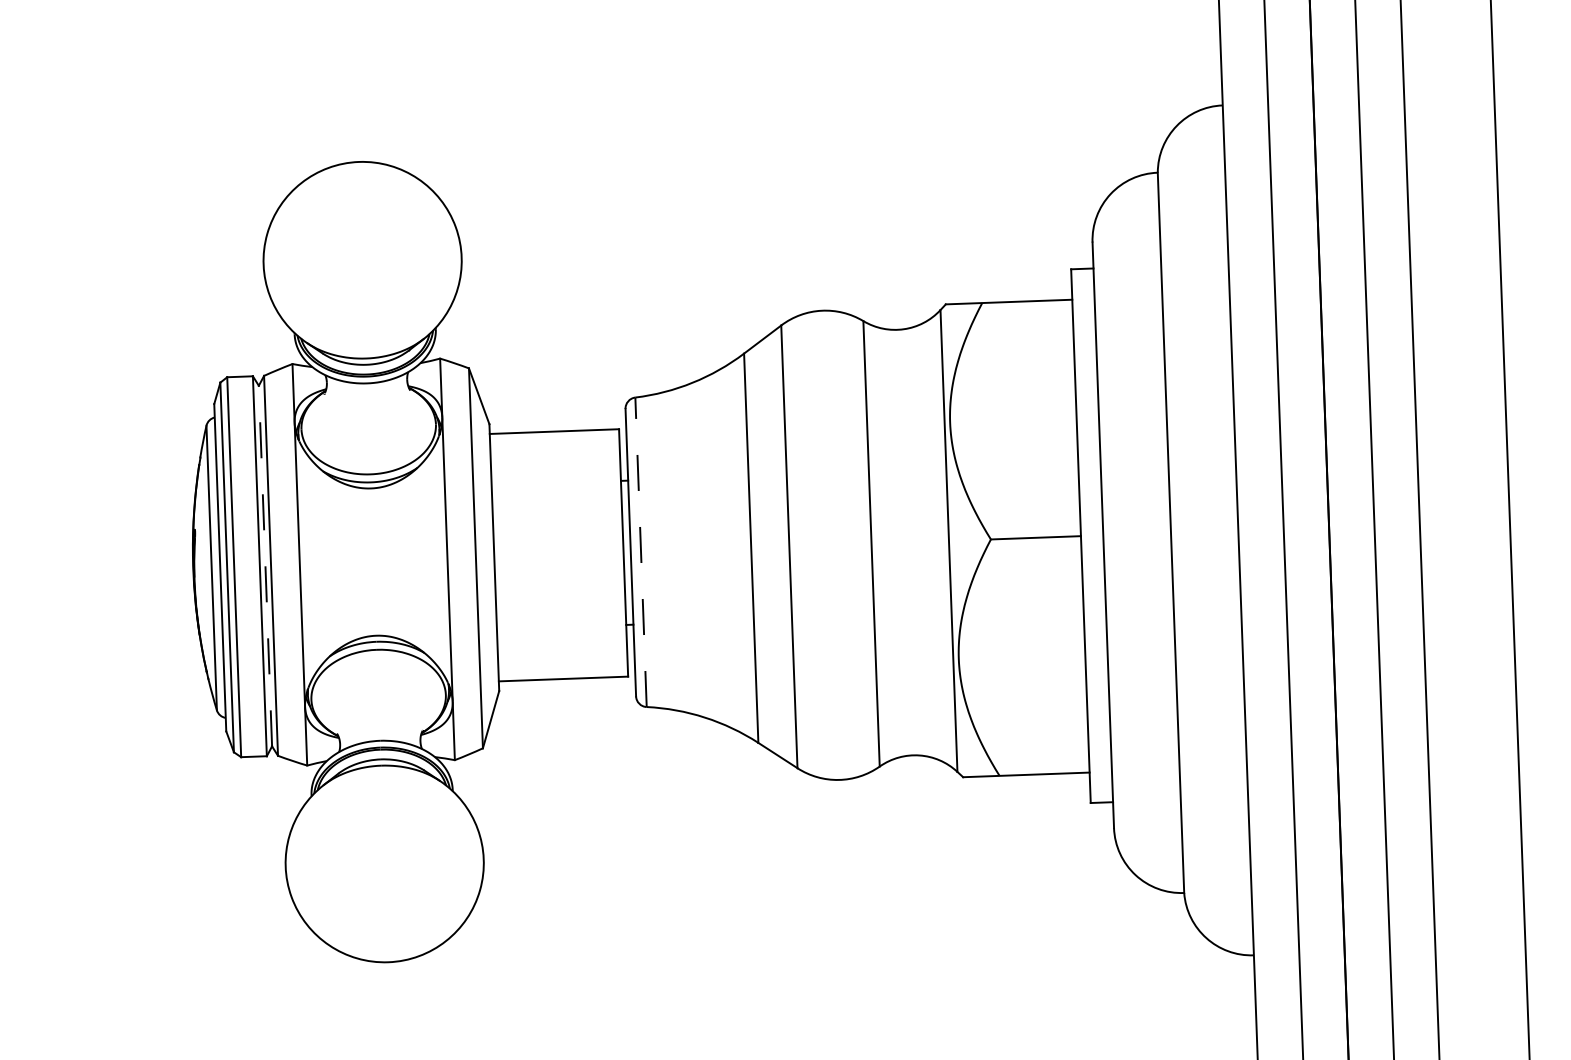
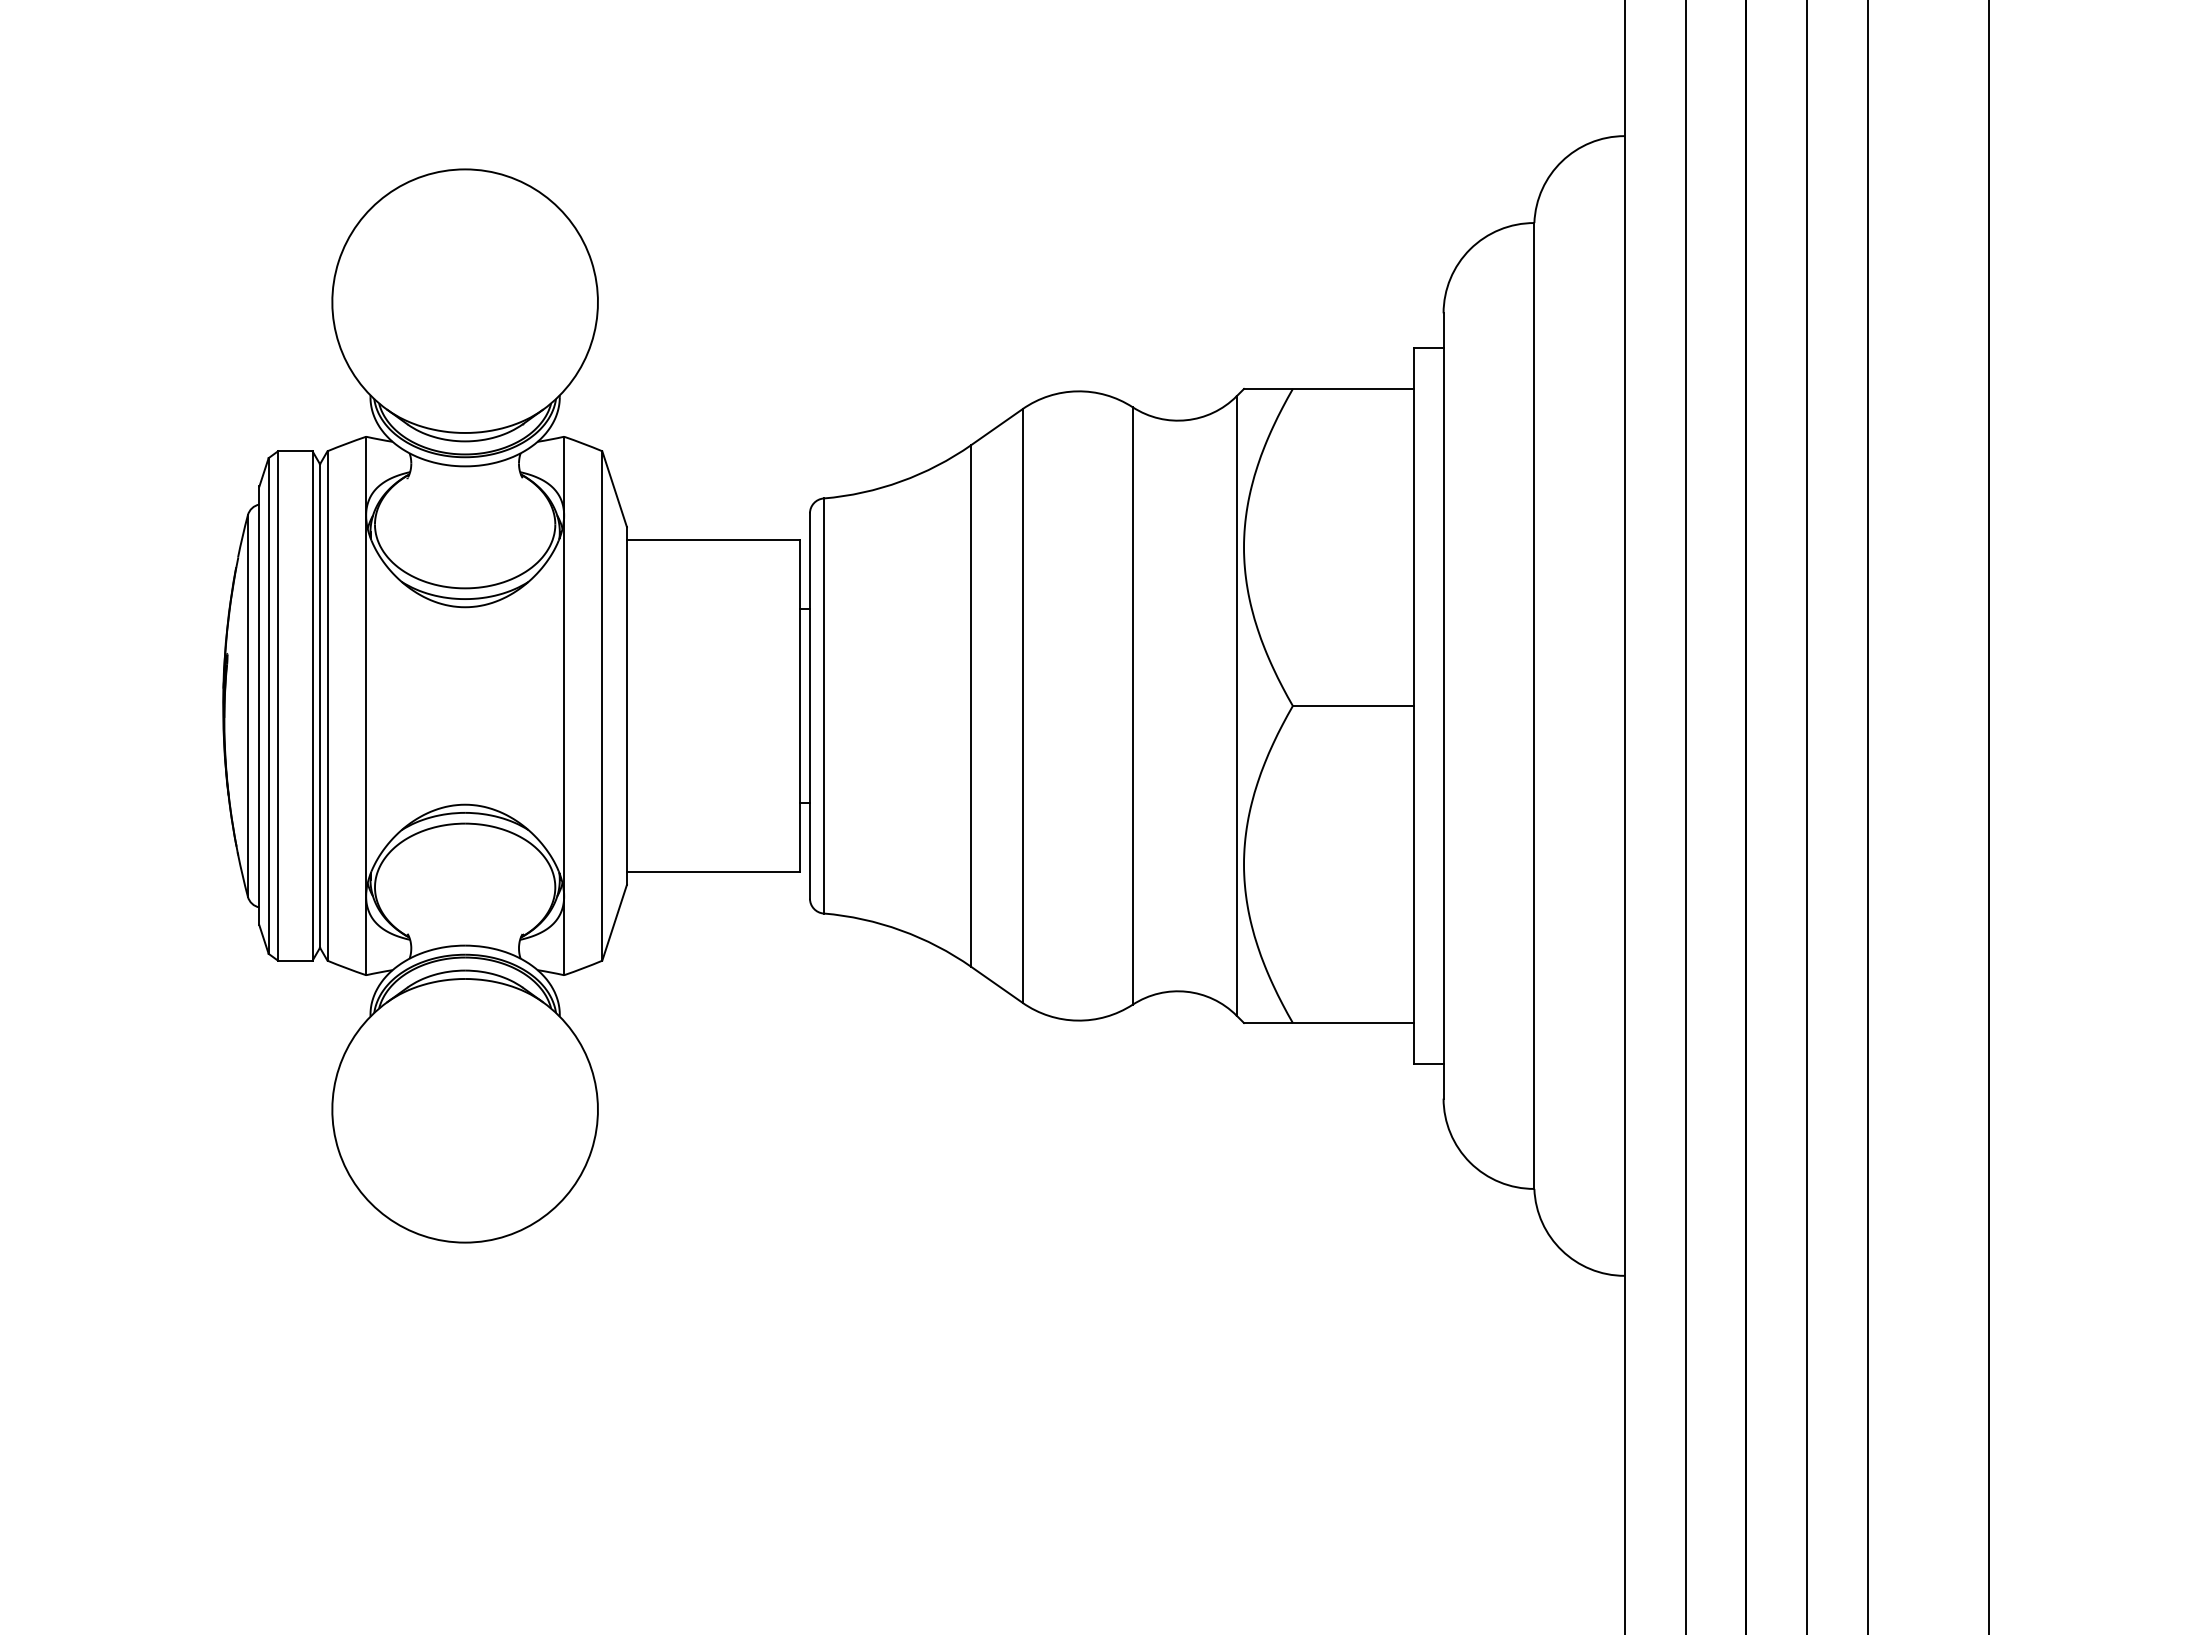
line: (640, 551) -> (823, 705), dashed -> solid
line: (265, 566) -> (320, 706), dashed -> solid

